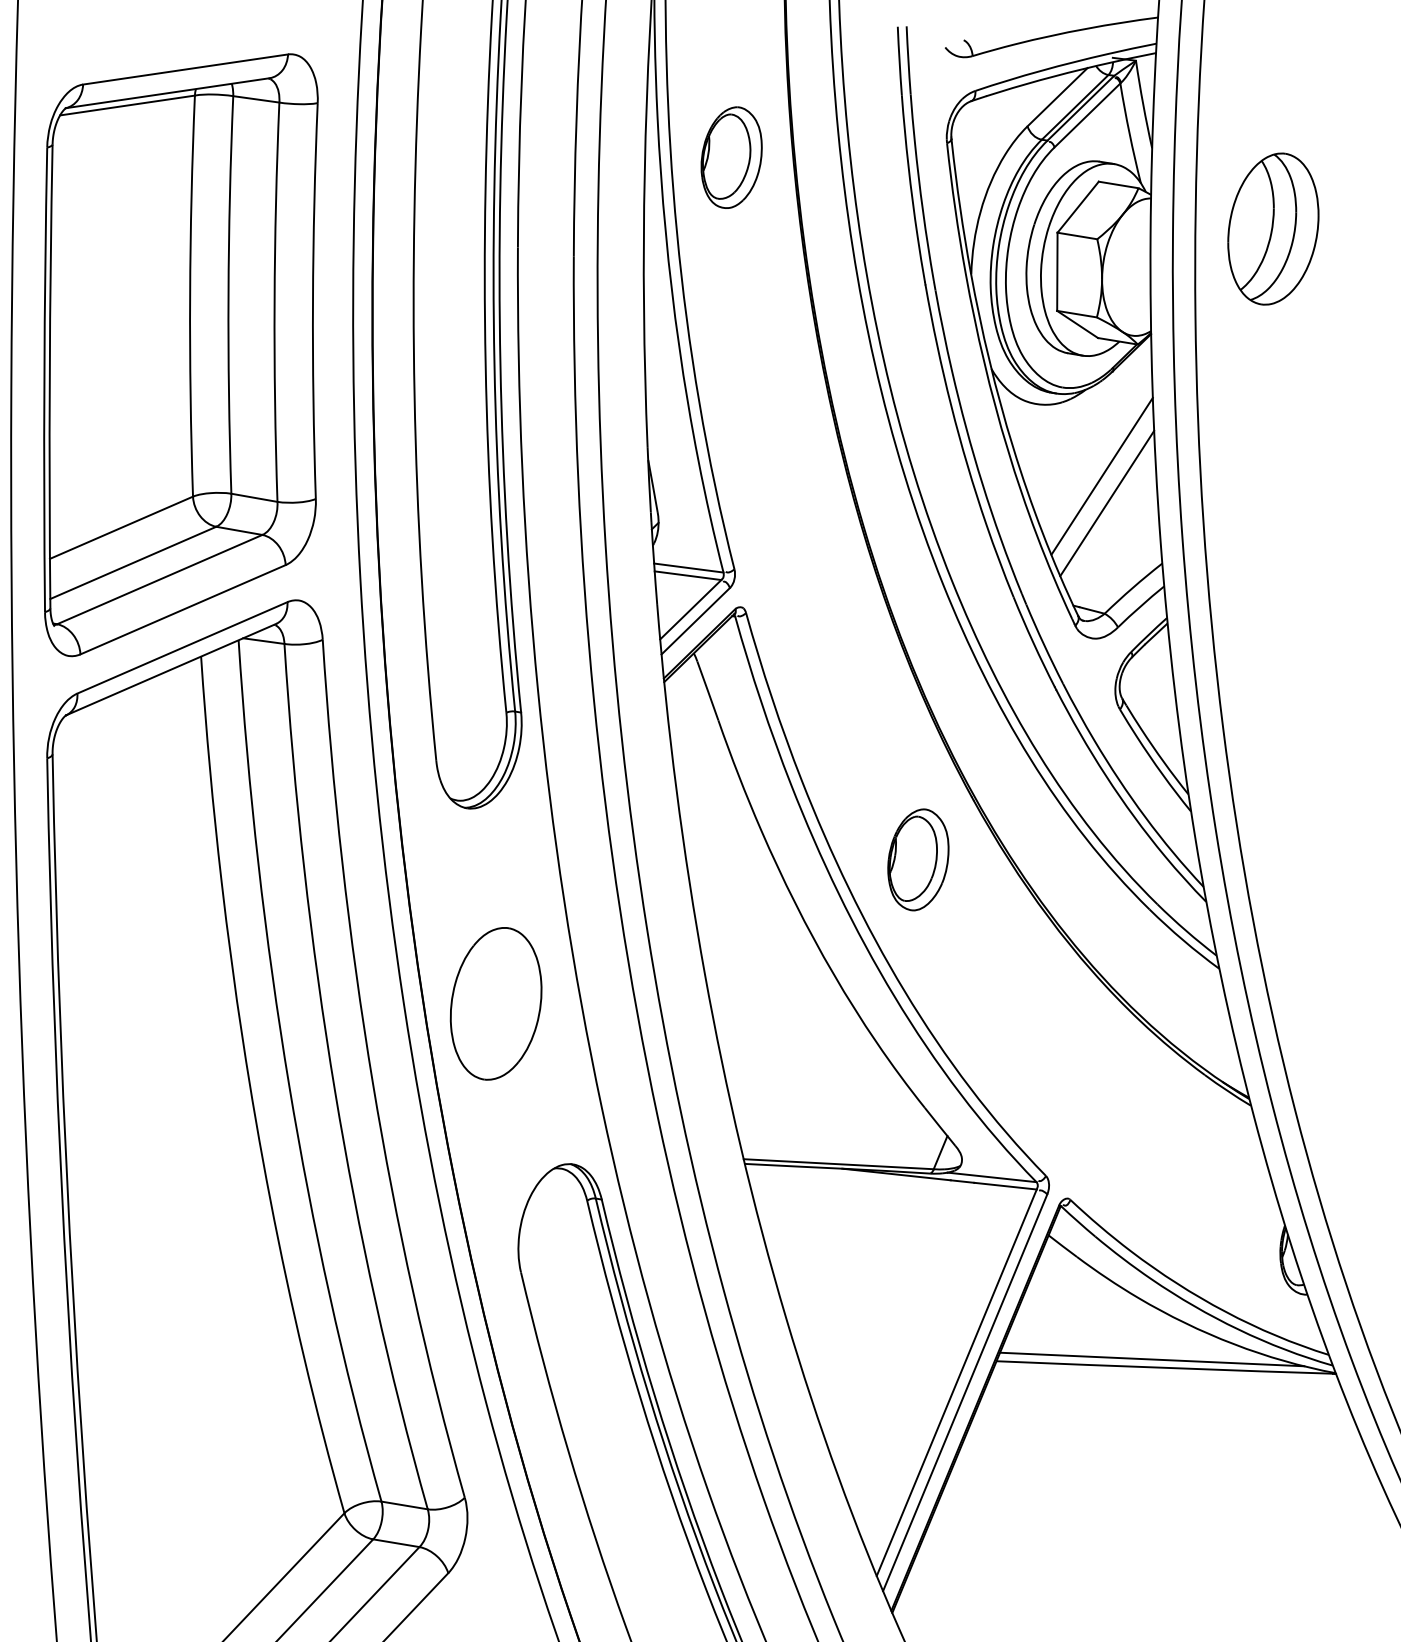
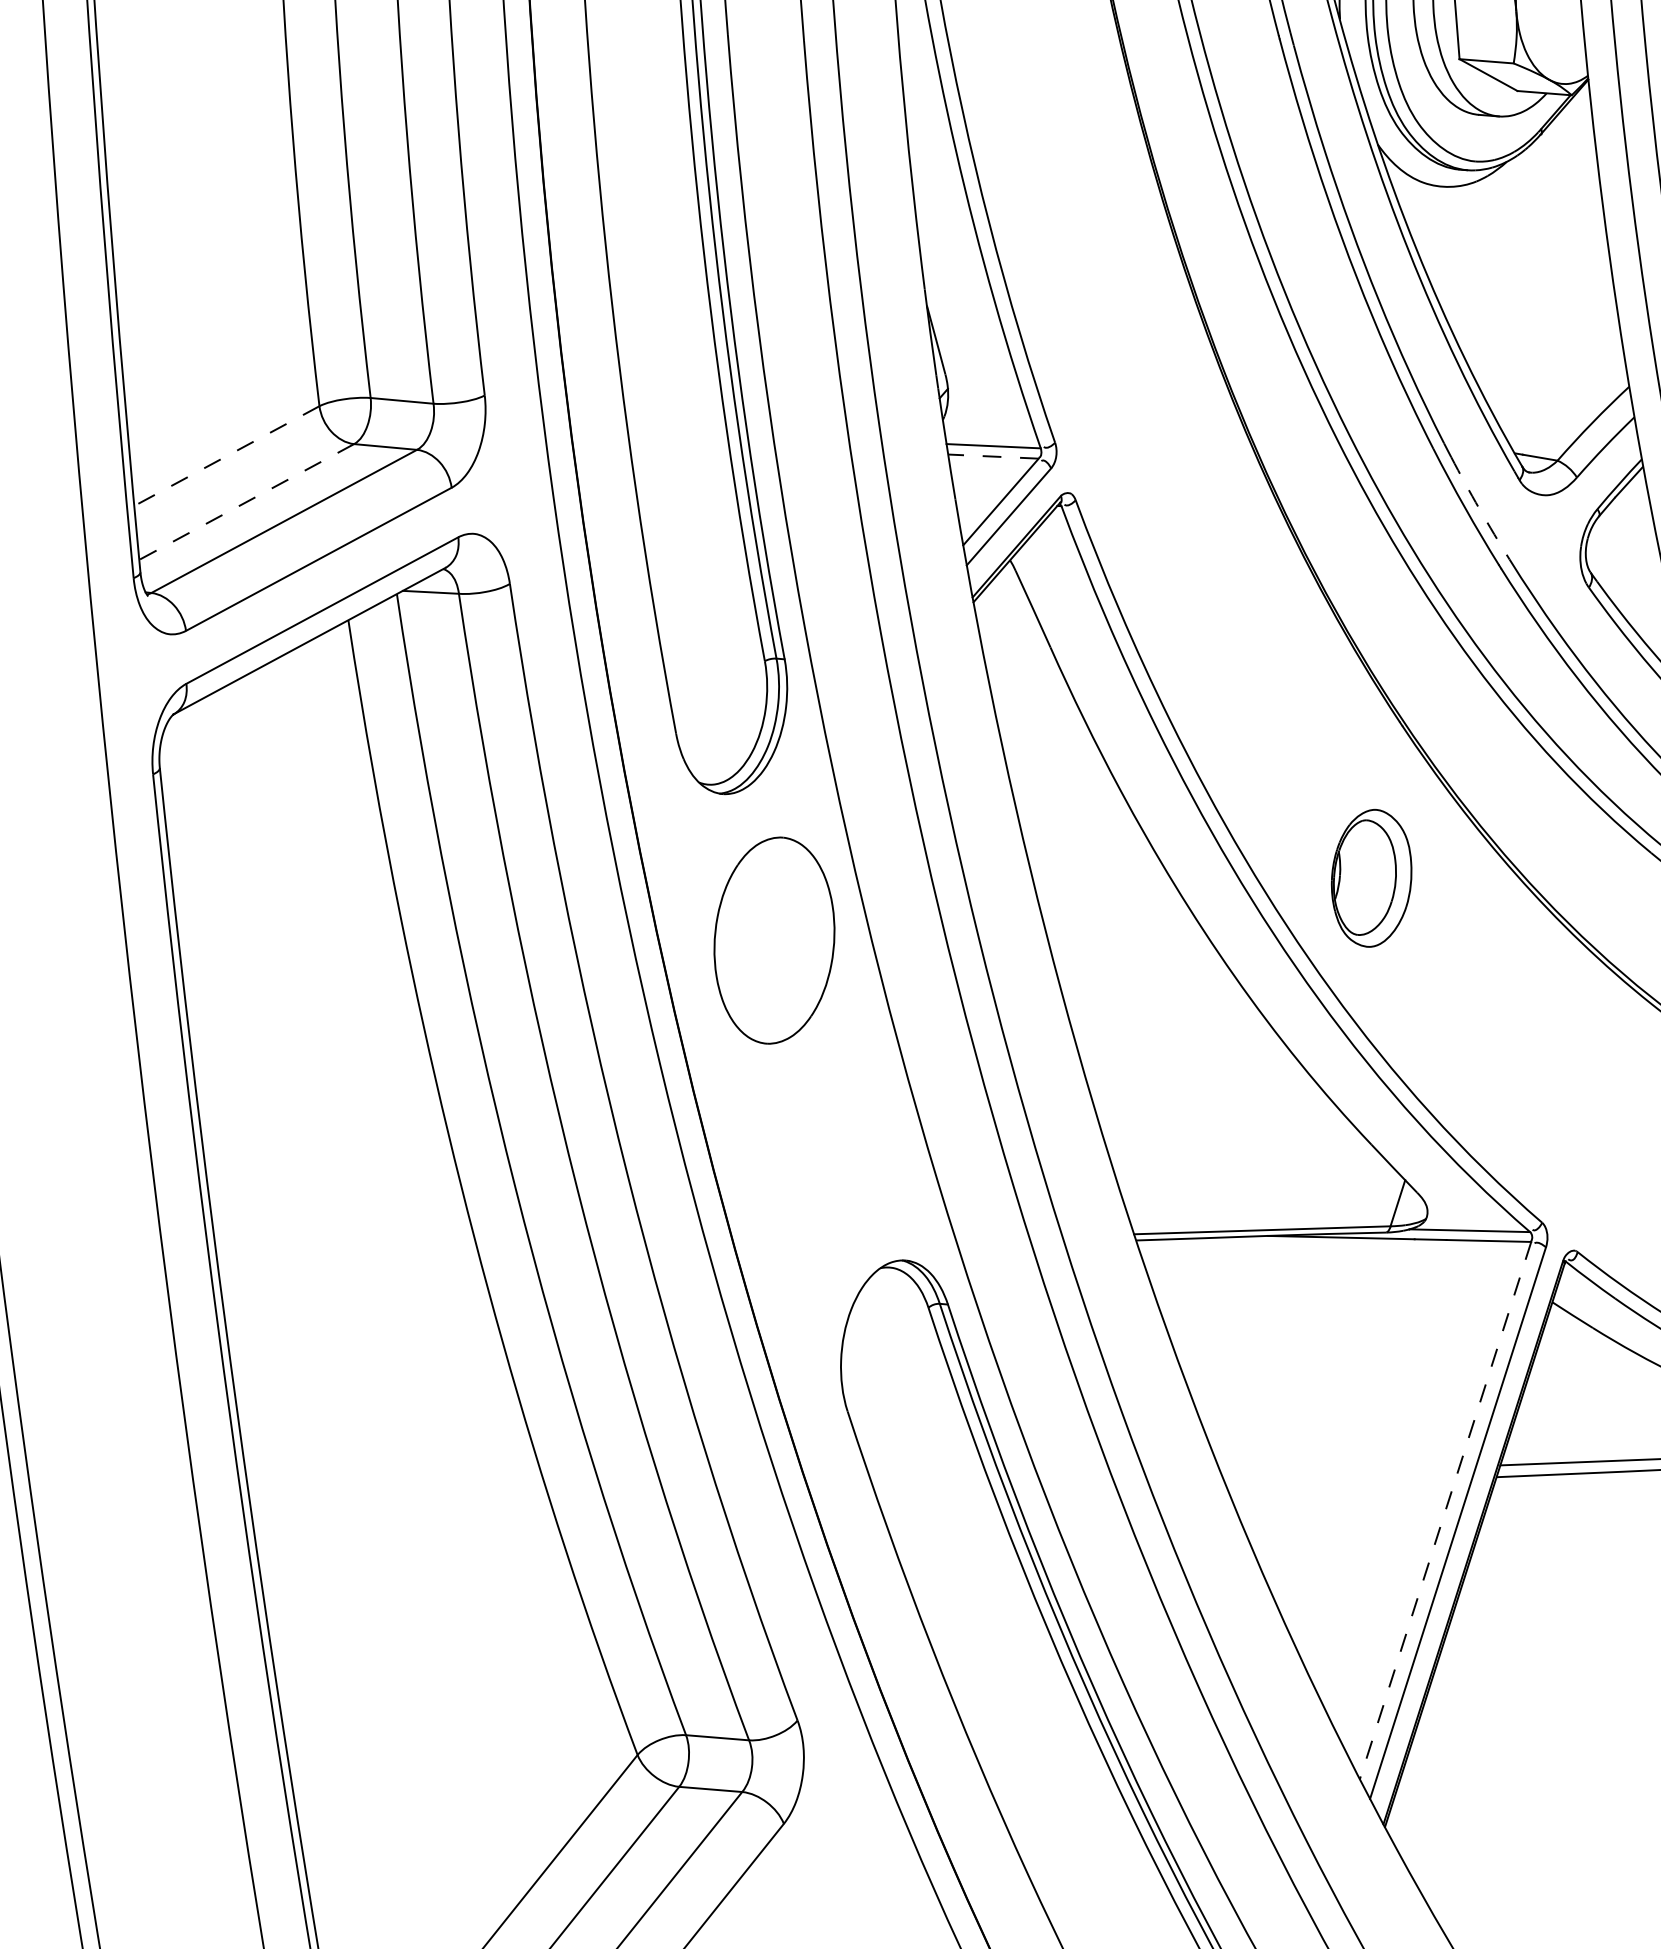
line: (1101, 475) -> (1537, 275), removed
line: (1107, 503) -> (1548, 312), removed
line: (121, 527) -> (226, 455), solid -> dashed
line: (132, 563) -> (245, 502), solid -> dashed
line: (688, 575) -> (994, 456), solid -> dashed
arc: (1043, 644) -> (1478, 508), solid -> dashed
part: (918, 859) -> (1371, 877), moved
part: (495, 1003) -> (773, 940), moved
line: (956, 1383) -> (1445, 1511), solid -> dashed

